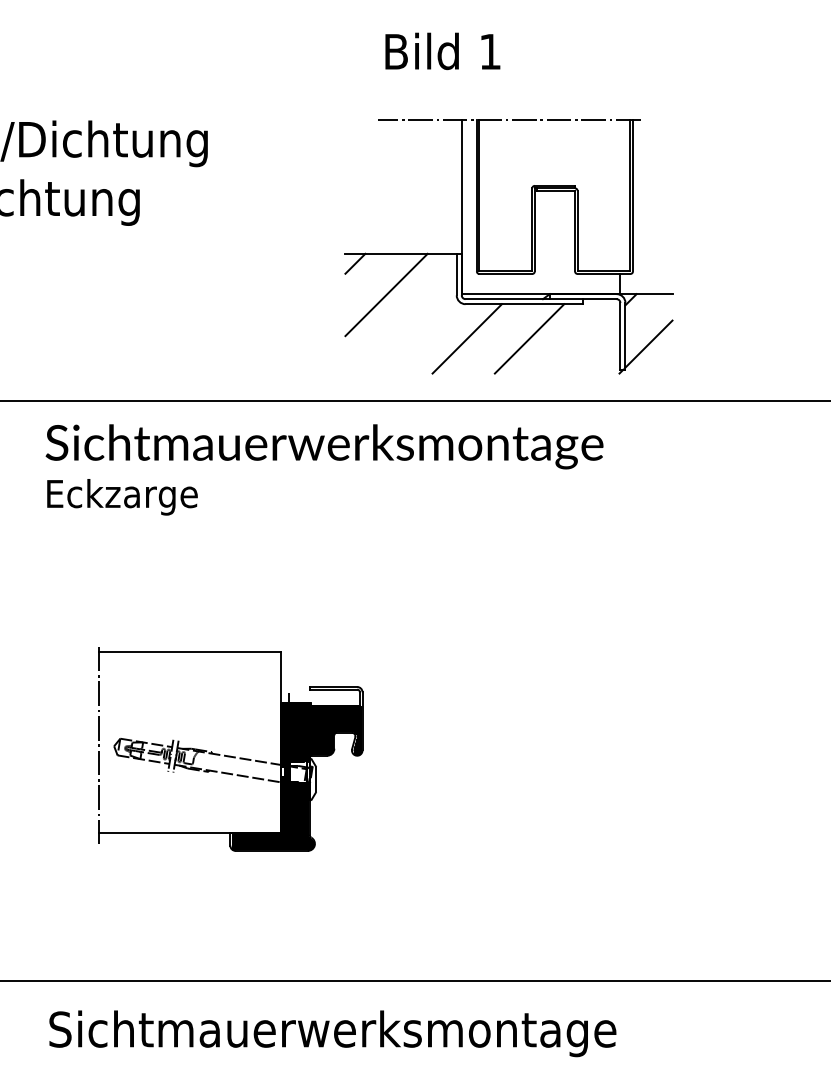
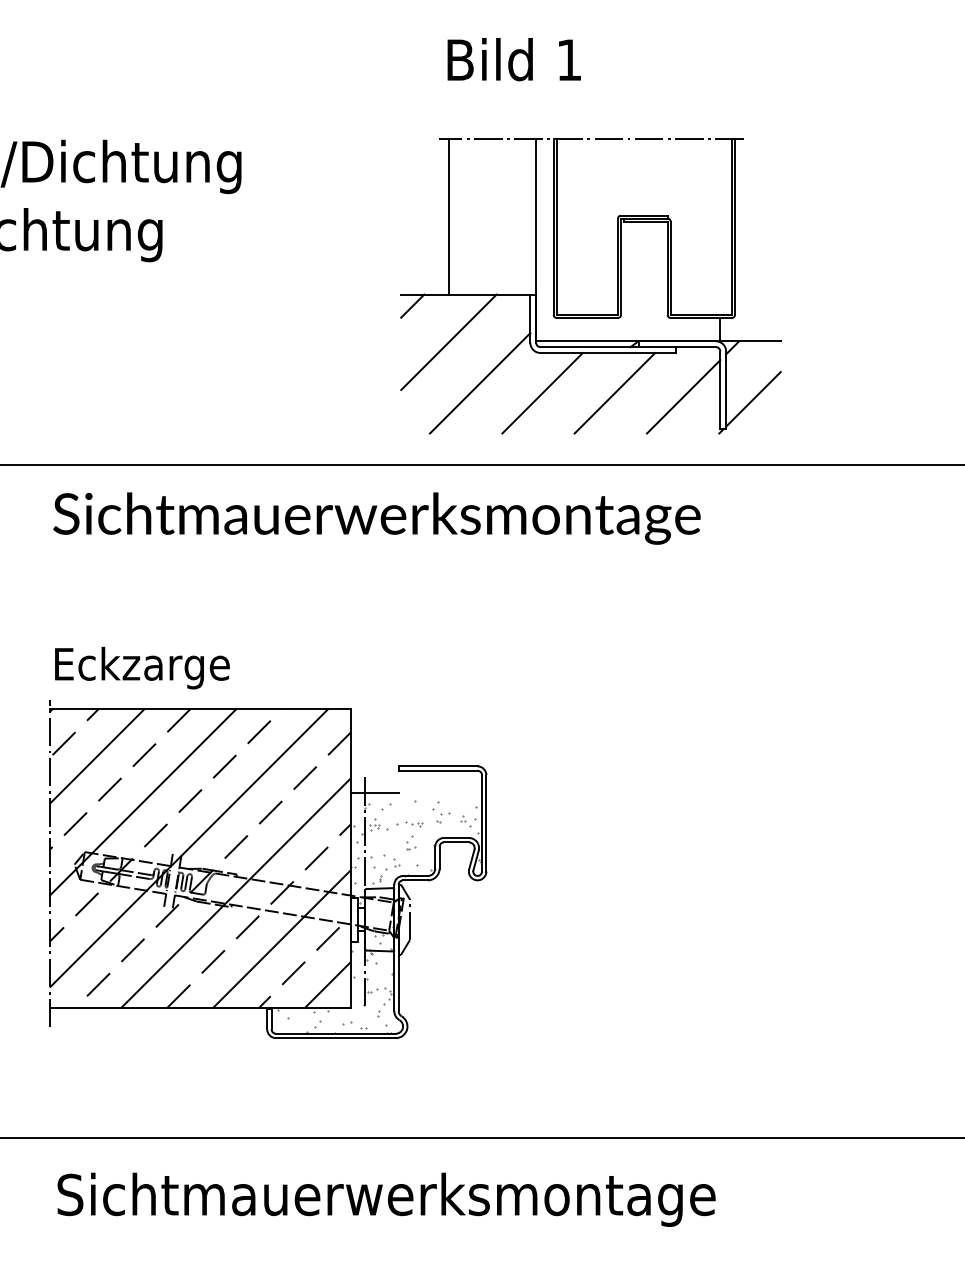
line: (386, 186) -> (448, 216), added
line: (413, 330) -> (480, 383), added
line: (588, 341) -> (683, 396), added
text: (122, 496) -> (142, 667), moved
part: (231, 749) -> (268, 869), size x1.43

